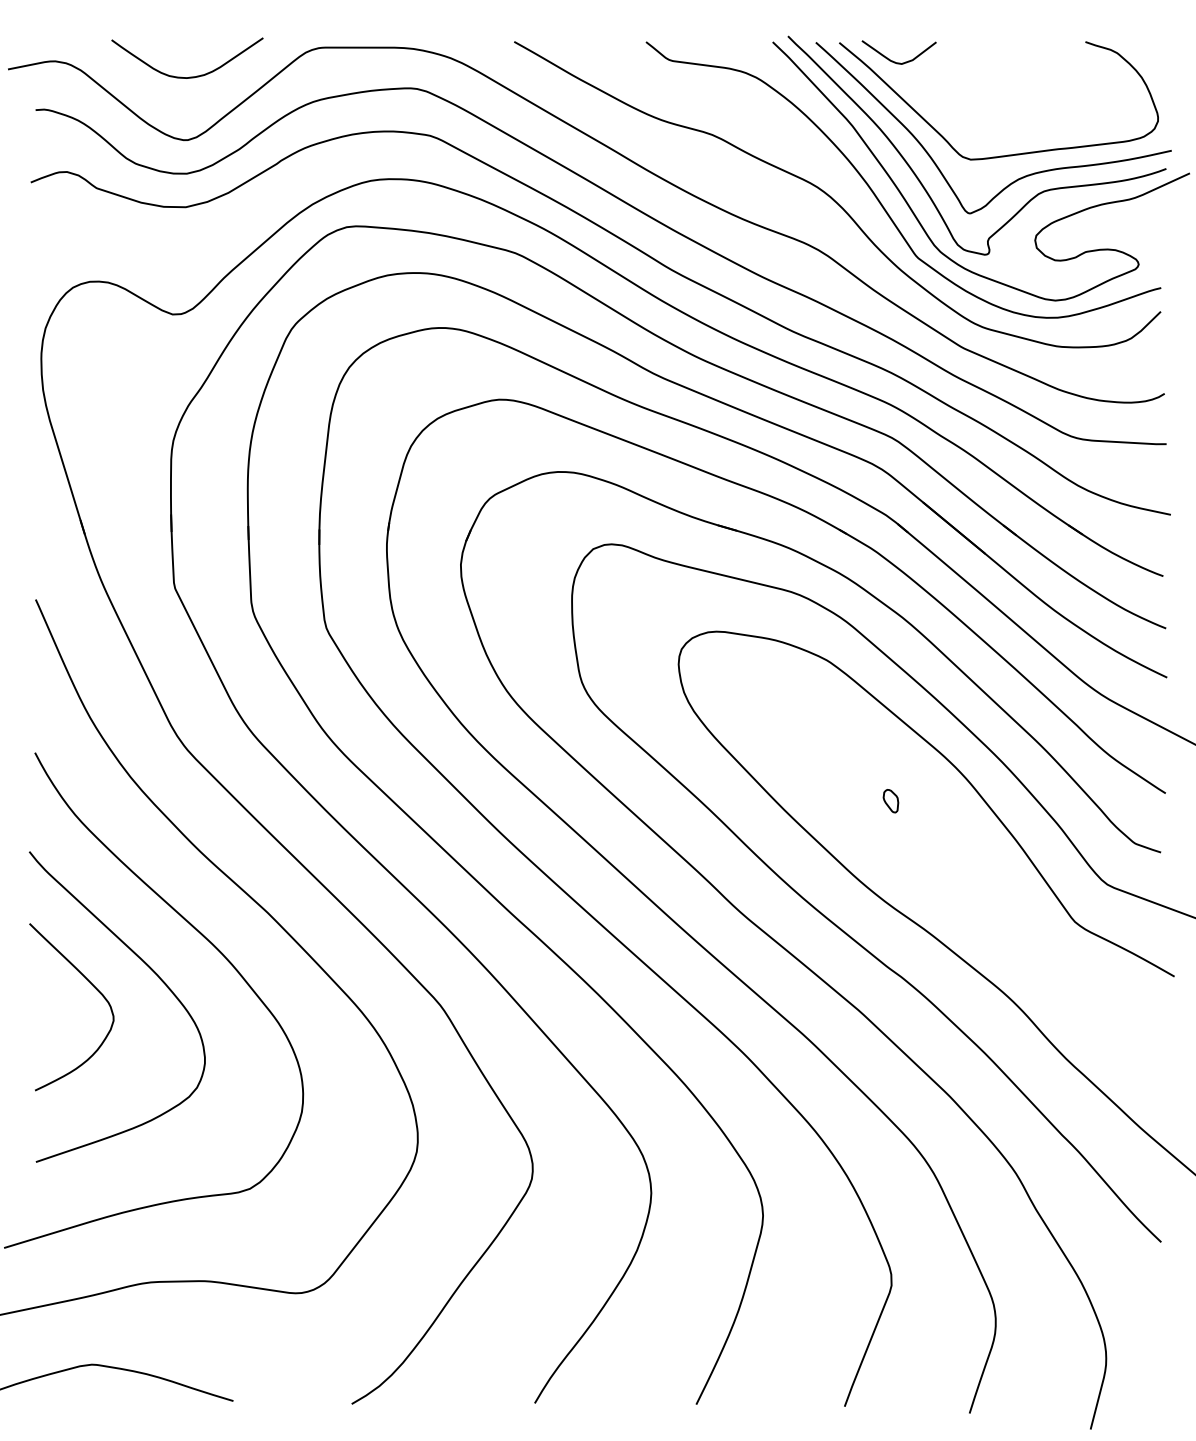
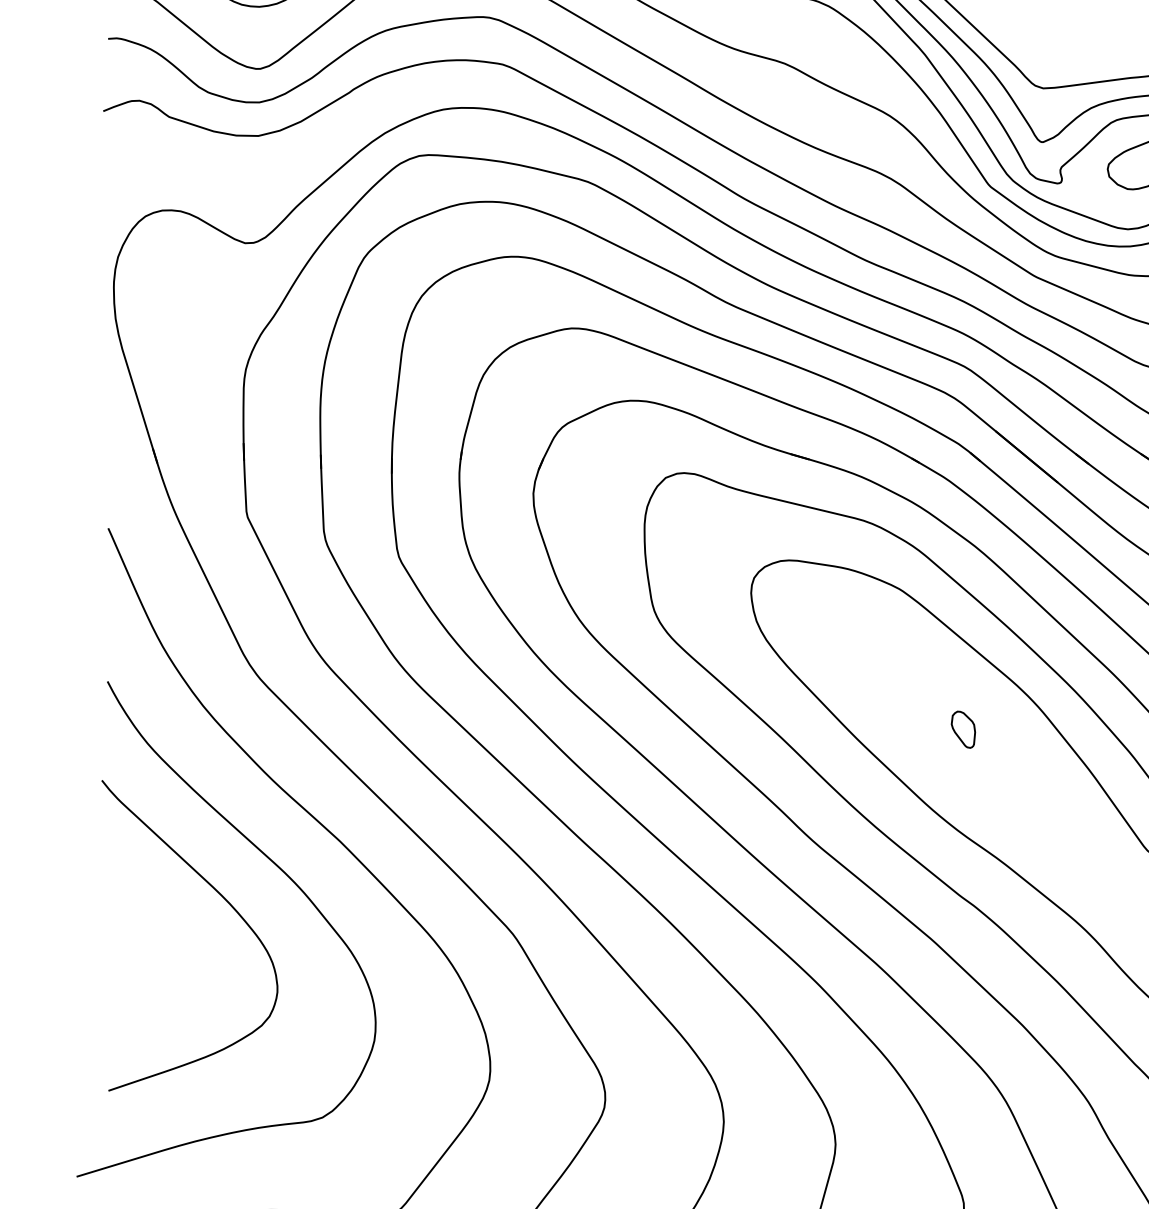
part: (890, 801) -> (963, 730), size x1.6
curve: (94, 988) -> (167, 917), removed

